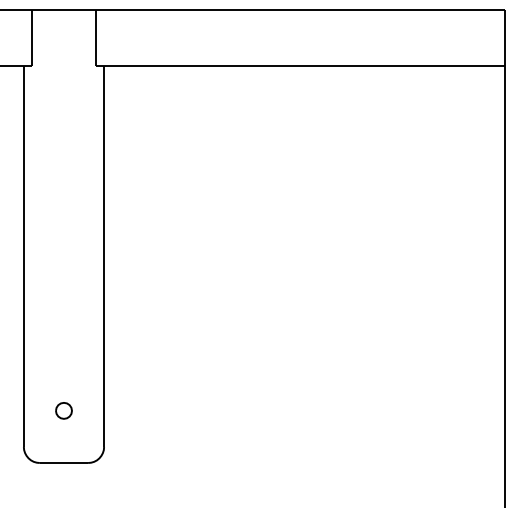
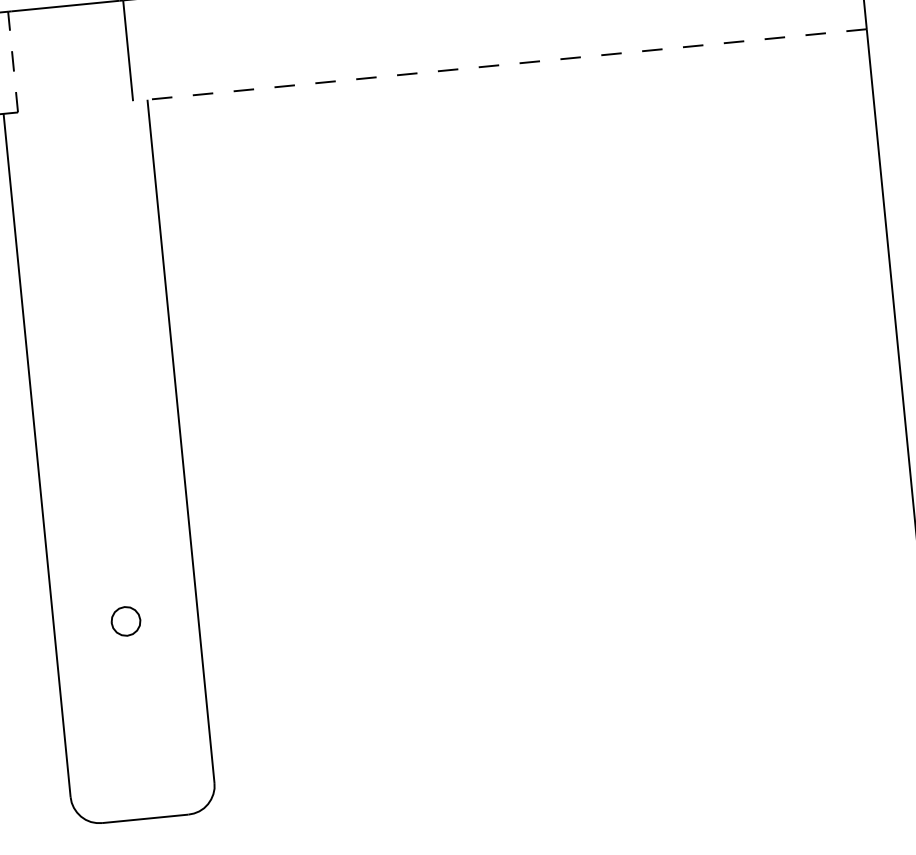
line: (31, 37) -> (12, 61), solid -> dashed
line: (300, 65) -> (499, 64), solid -> dashed
part: (63, 410) -> (125, 620), moved

